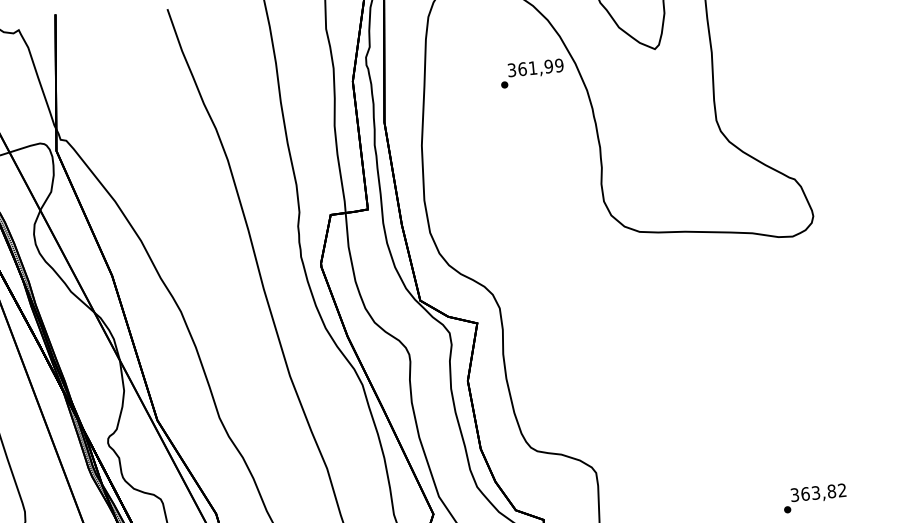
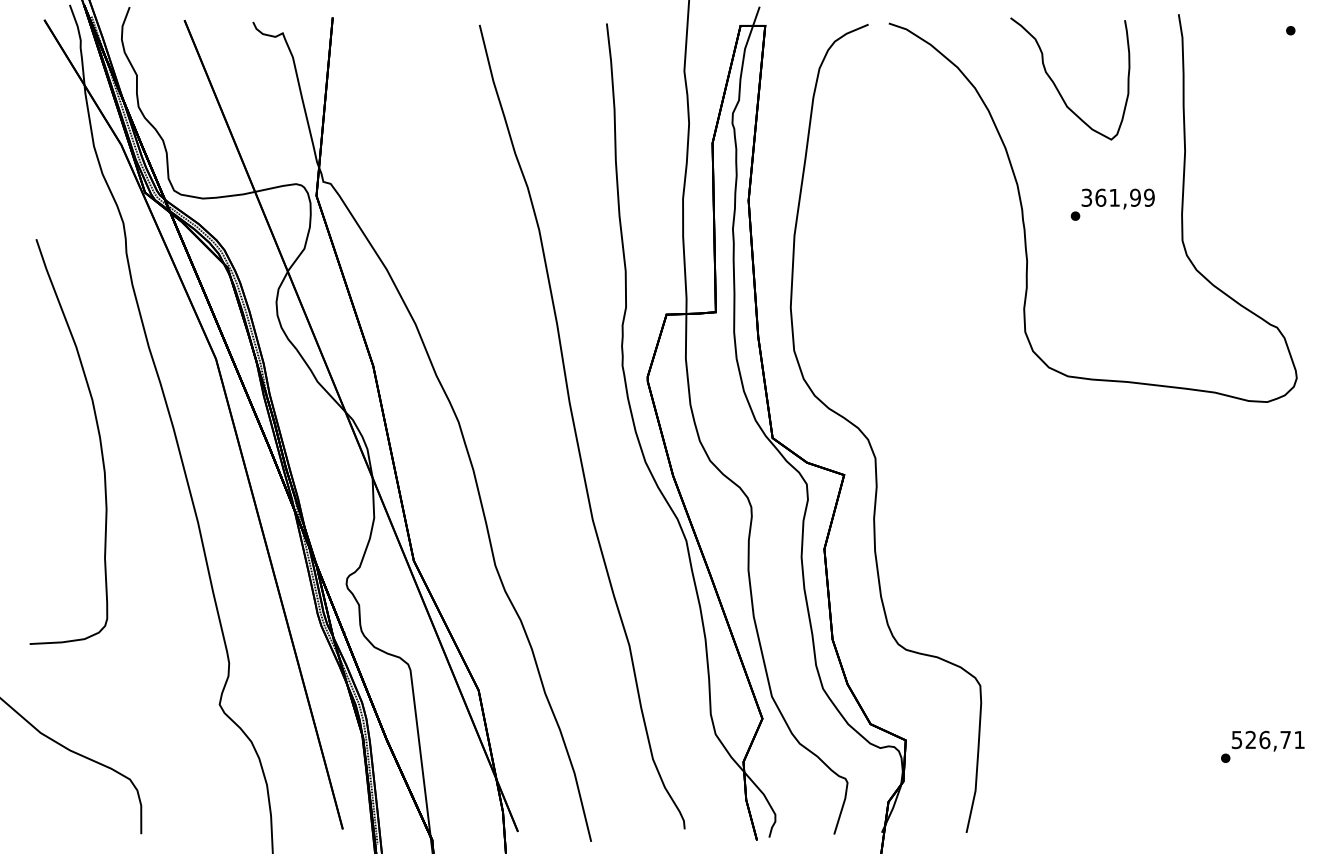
text: (531, 73) -> (1112, 204), moved
text: (818, 492) -> (1268, 739), 363,82 -> 526,71

